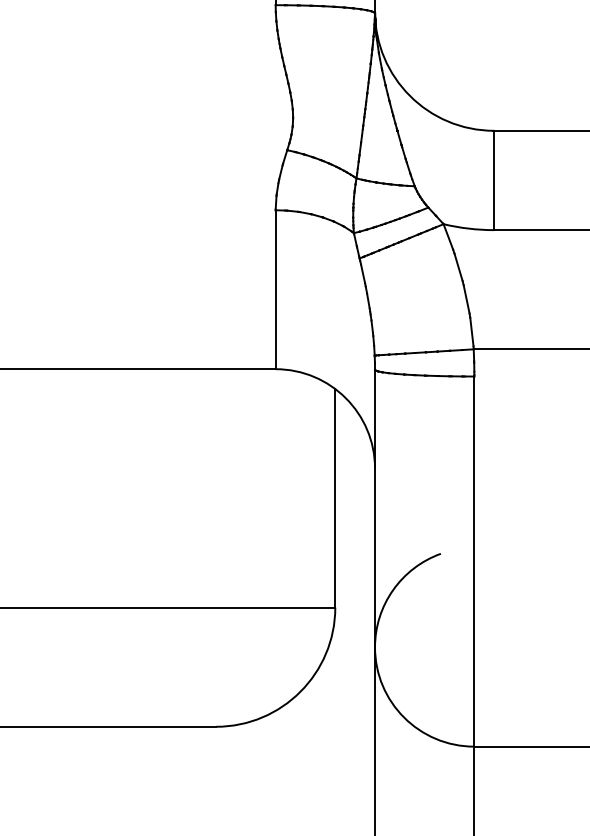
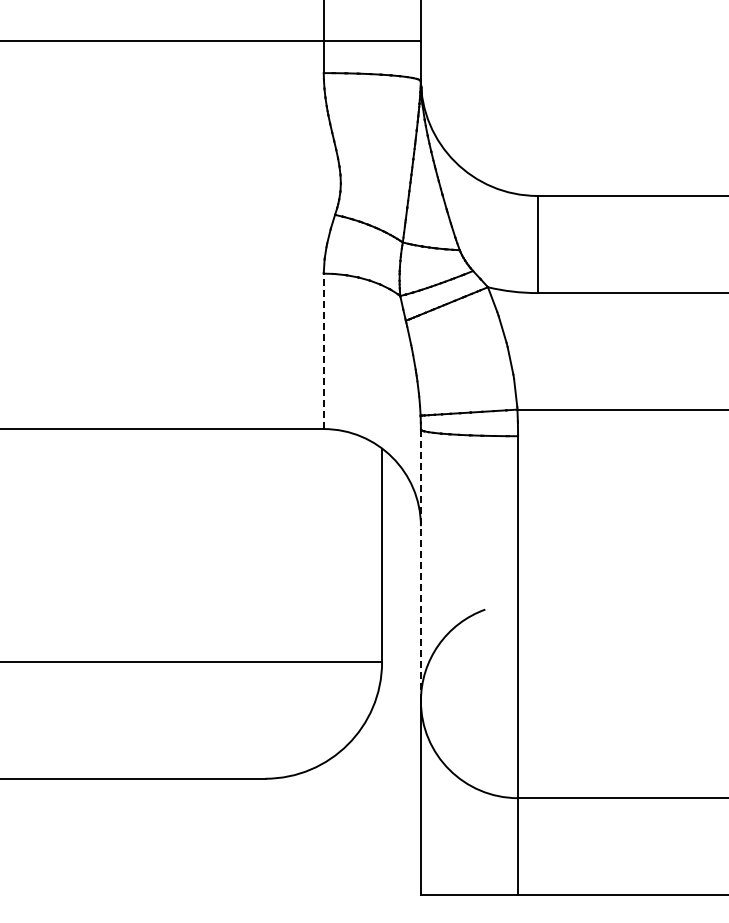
line: (275, 289) -> (323, 351), solid -> dashed
line: (374, 508) -> (420, 565), solid -> dashed

